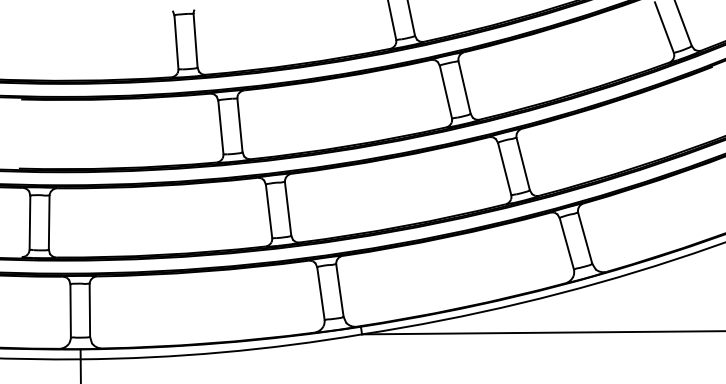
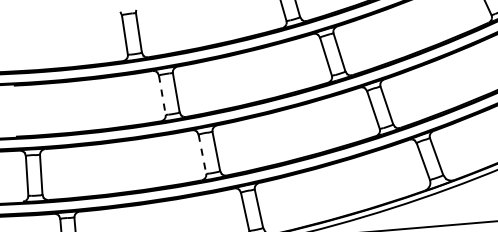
line: (220, 127) -> (162, 95), solid -> dashed
line: (269, 211) -> (202, 154), solid -> dashed

